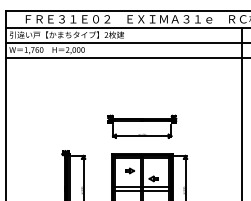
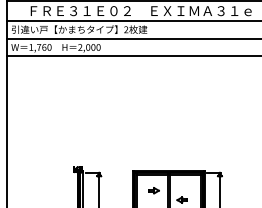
part: (142, 126) -> (168, 138), removed

